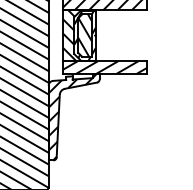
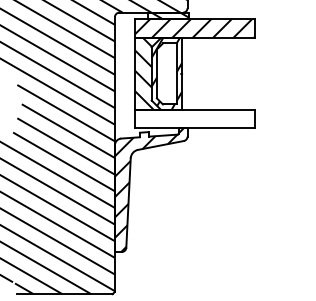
hatch: (84, 35) -> (166, 73), removed
hatch: (105, 67) -> (195, 119), removed

